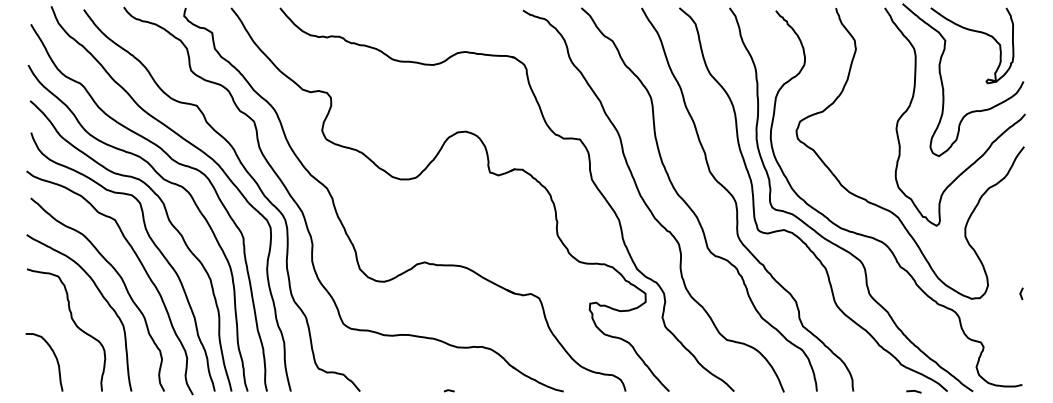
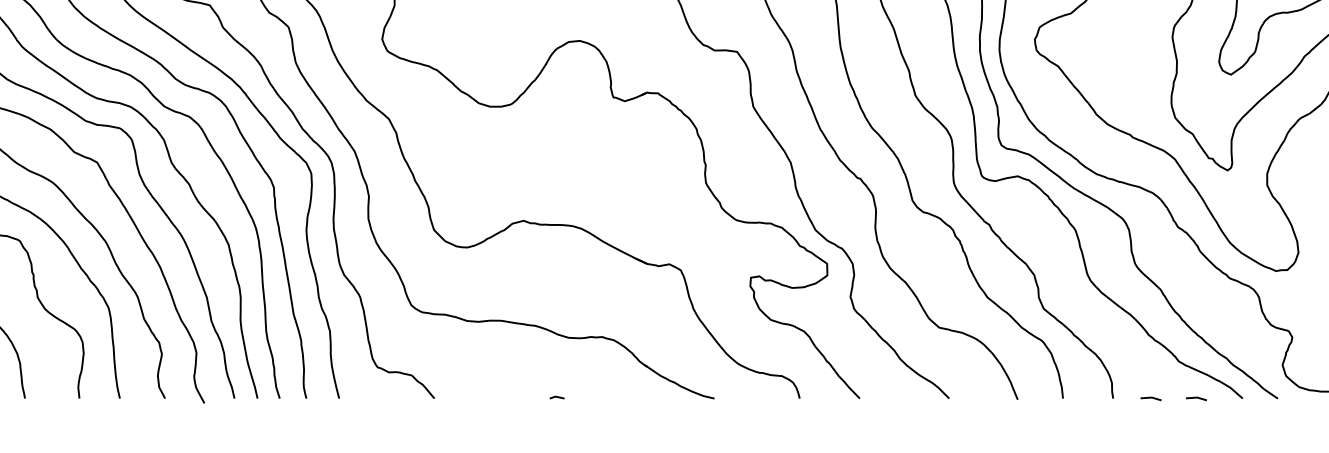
line: (880, 391) -> (1150, 398), added

